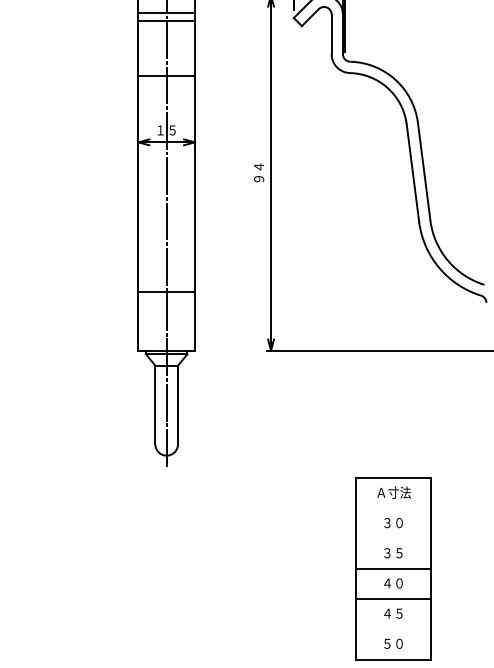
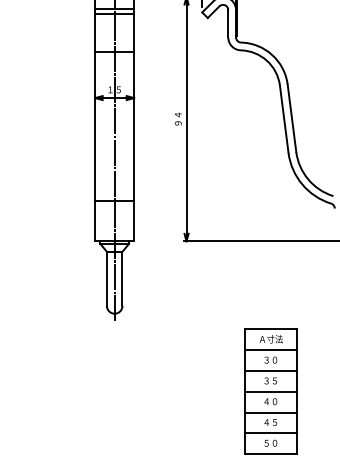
line: (392, 509) -> (270, 350), added
line: (392, 538) -> (270, 370), added
line: (392, 629) -> (270, 433), added

